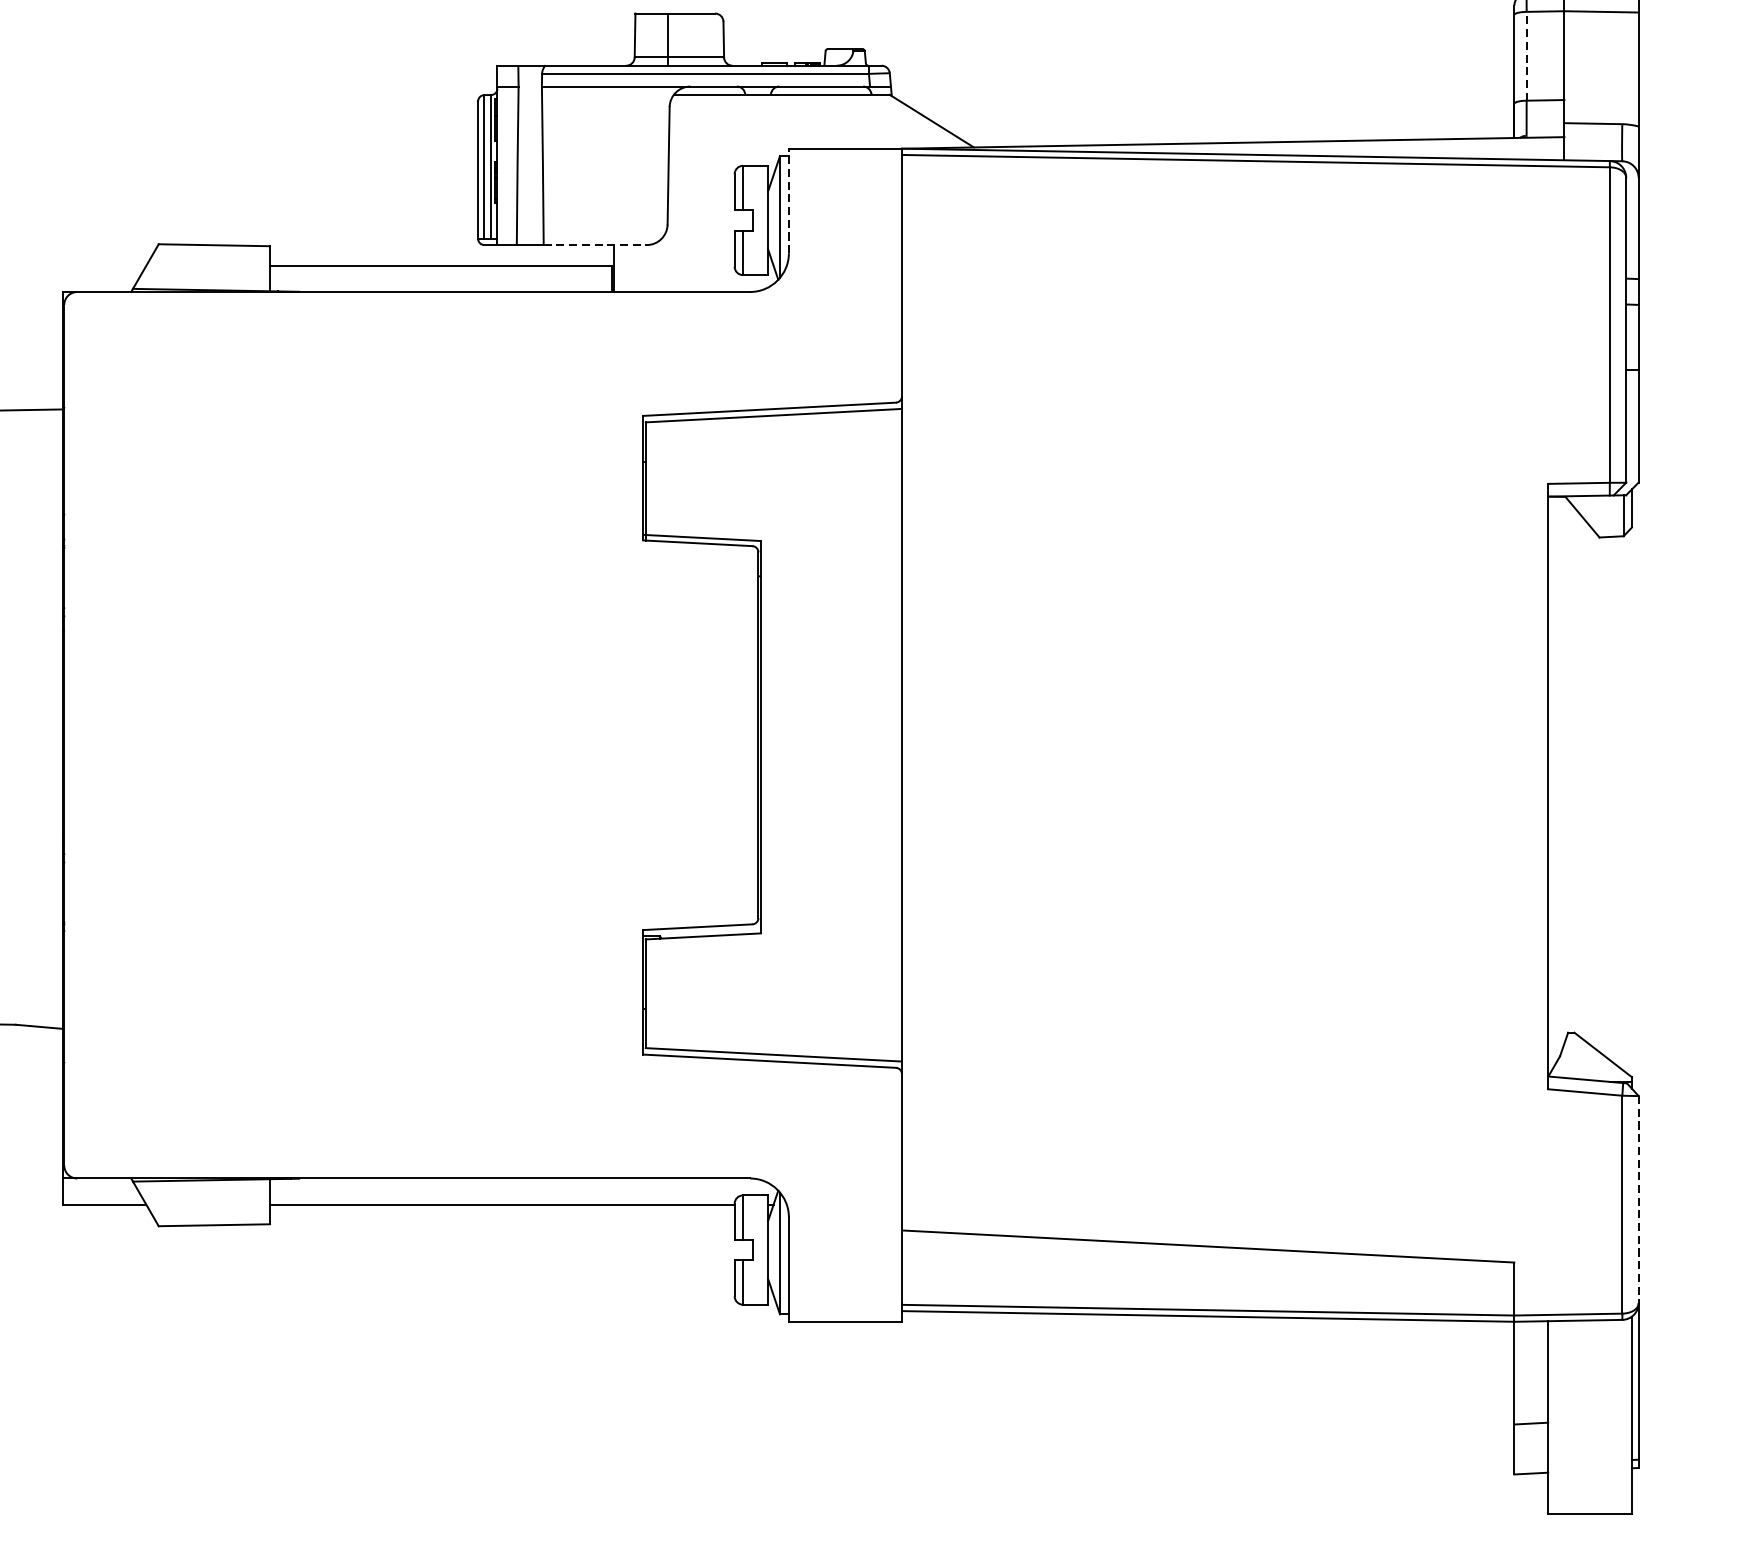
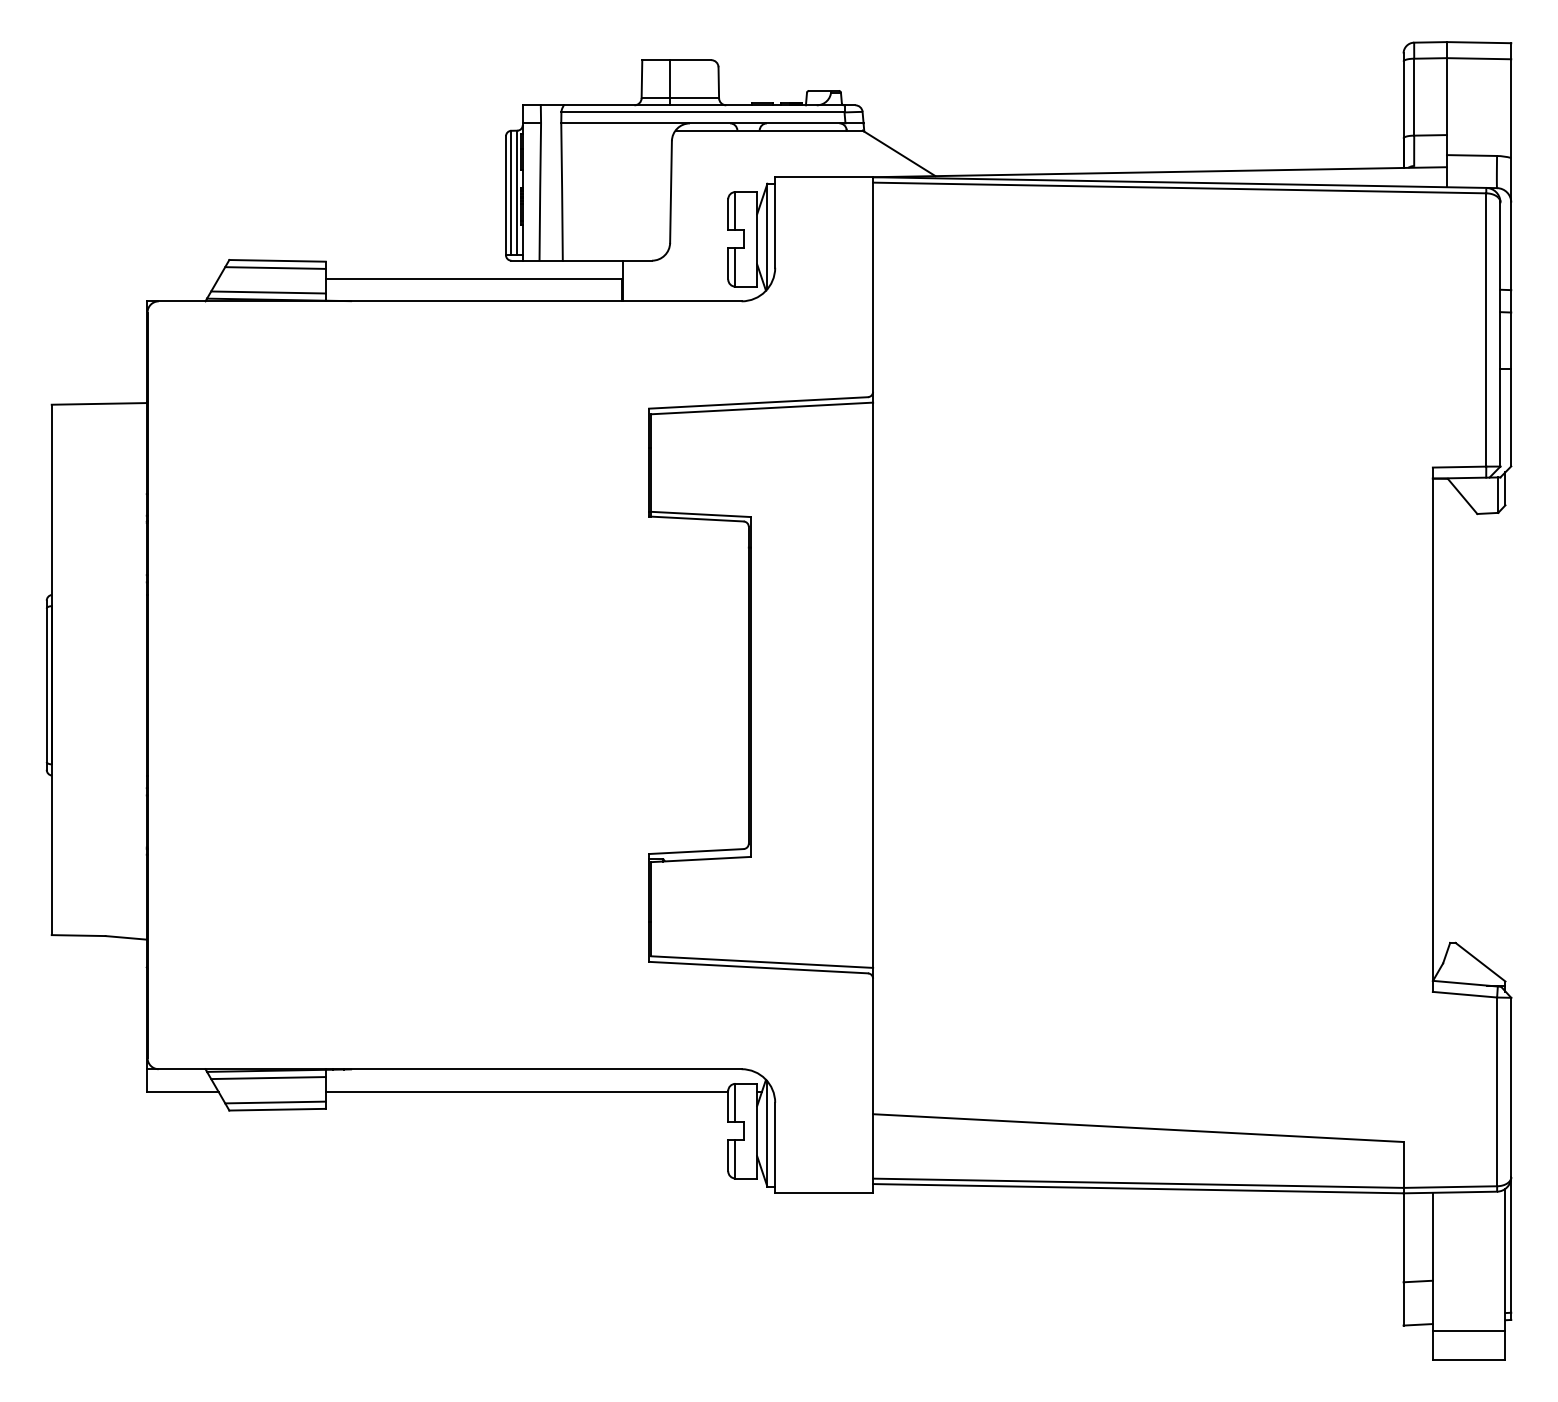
line: (1526, 55) -> (1414, 96), dashed -> solid
line: (789, 199) -> (775, 221), dashed -> solid
line: (595, 244) -> (607, 260), dashed -> solid
line: (211, 252) -> (275, 267), added
line: (203, 281) -> (268, 292), added
line: (203, 1189) -> (268, 1078), added
line: (1638, 1199) -> (1511, 1087), dashed -> solid
line: (211, 1216) -> (275, 1102), added
line: (1589, 1480) -> (1468, 1330), added

